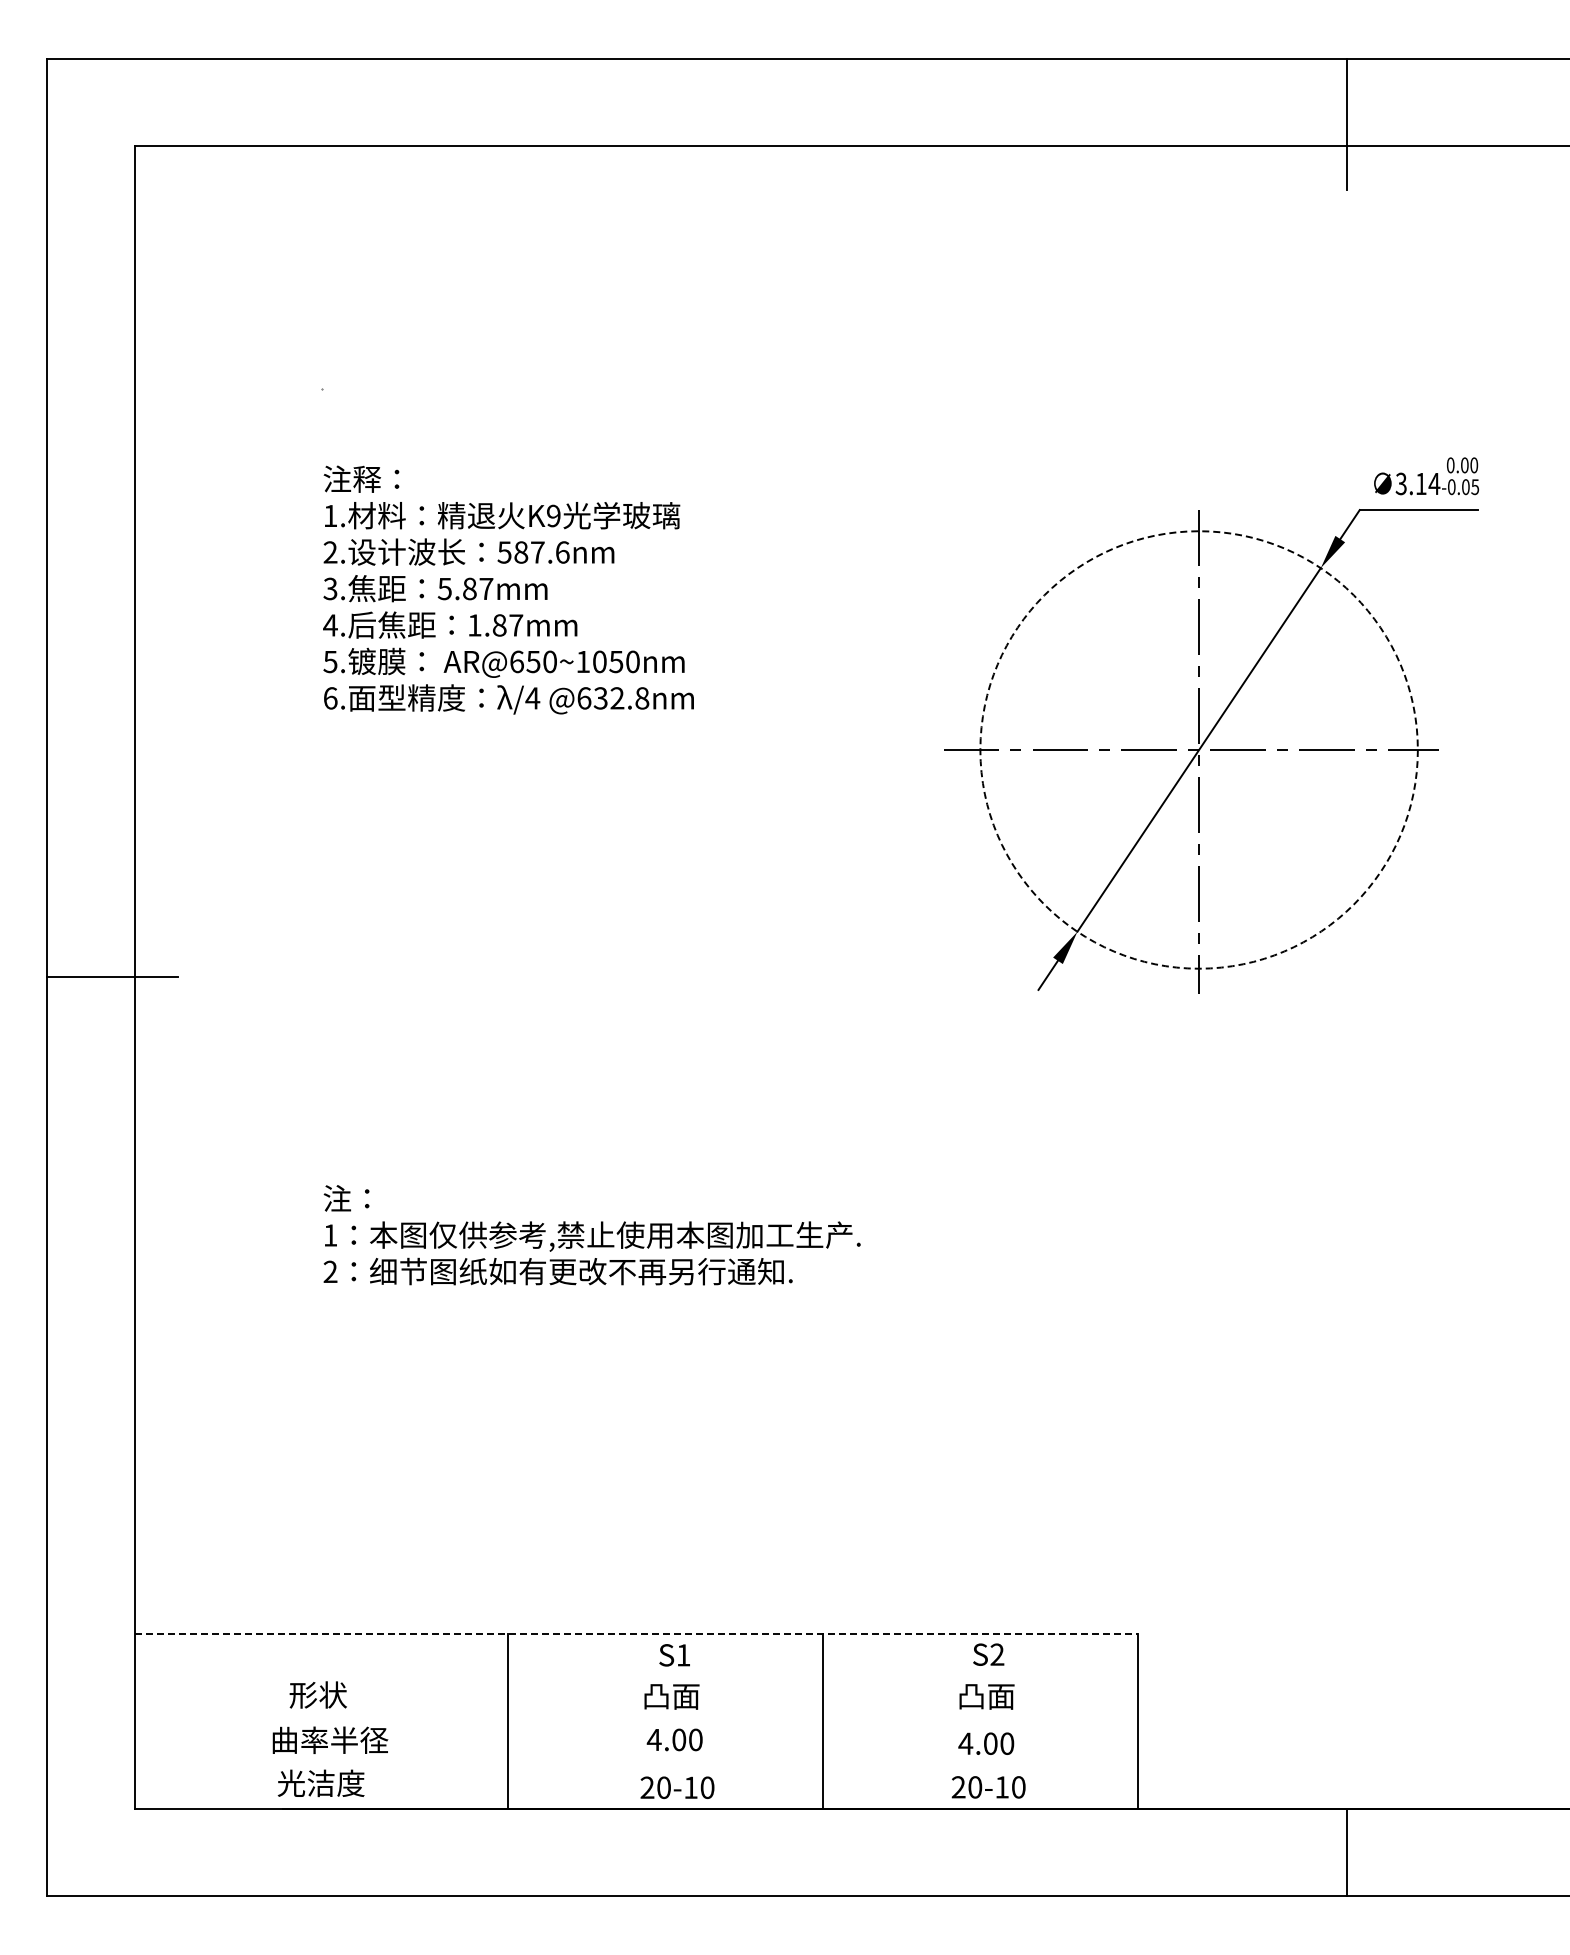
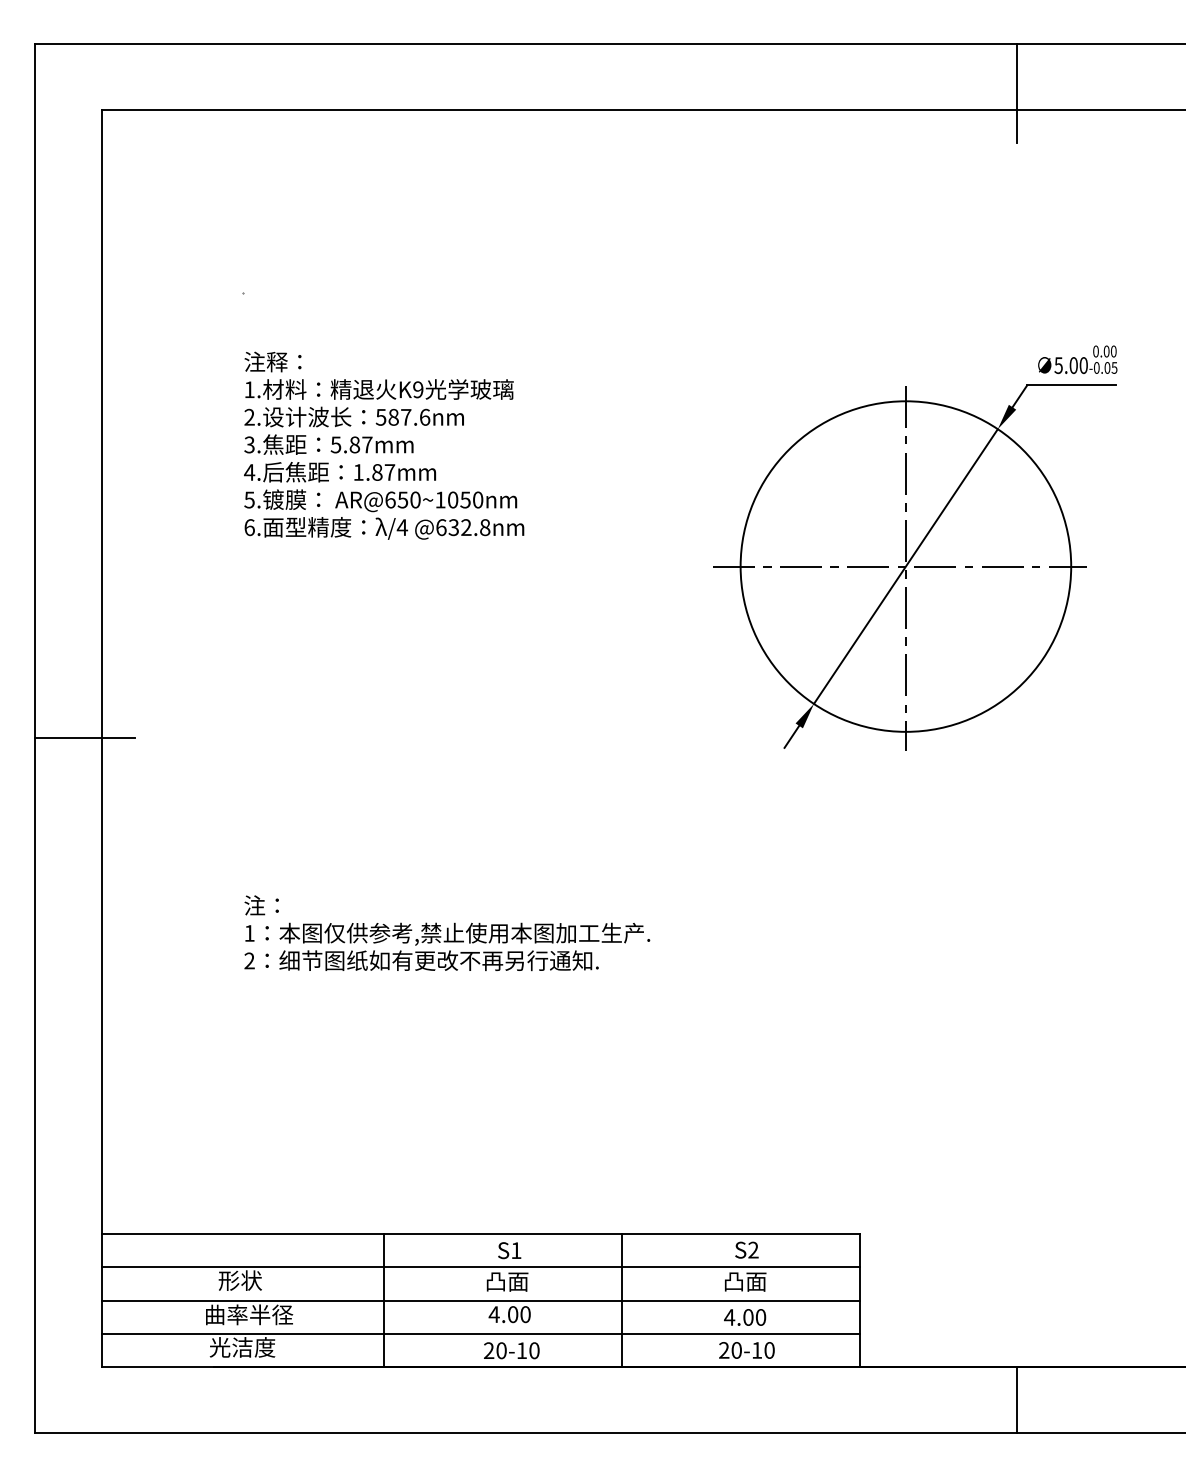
text: (1418, 483) -> (1071, 365), 3.14 -> 5.00
circle: (1198, 749) -> (905, 566), dashed -> solid
line: (636, 1633) -> (480, 1234), dashed -> solid
line: (635, 1677) -> (480, 1267), added
line: (635, 1721) -> (480, 1300), added
line: (635, 1765) -> (480, 1333), added

